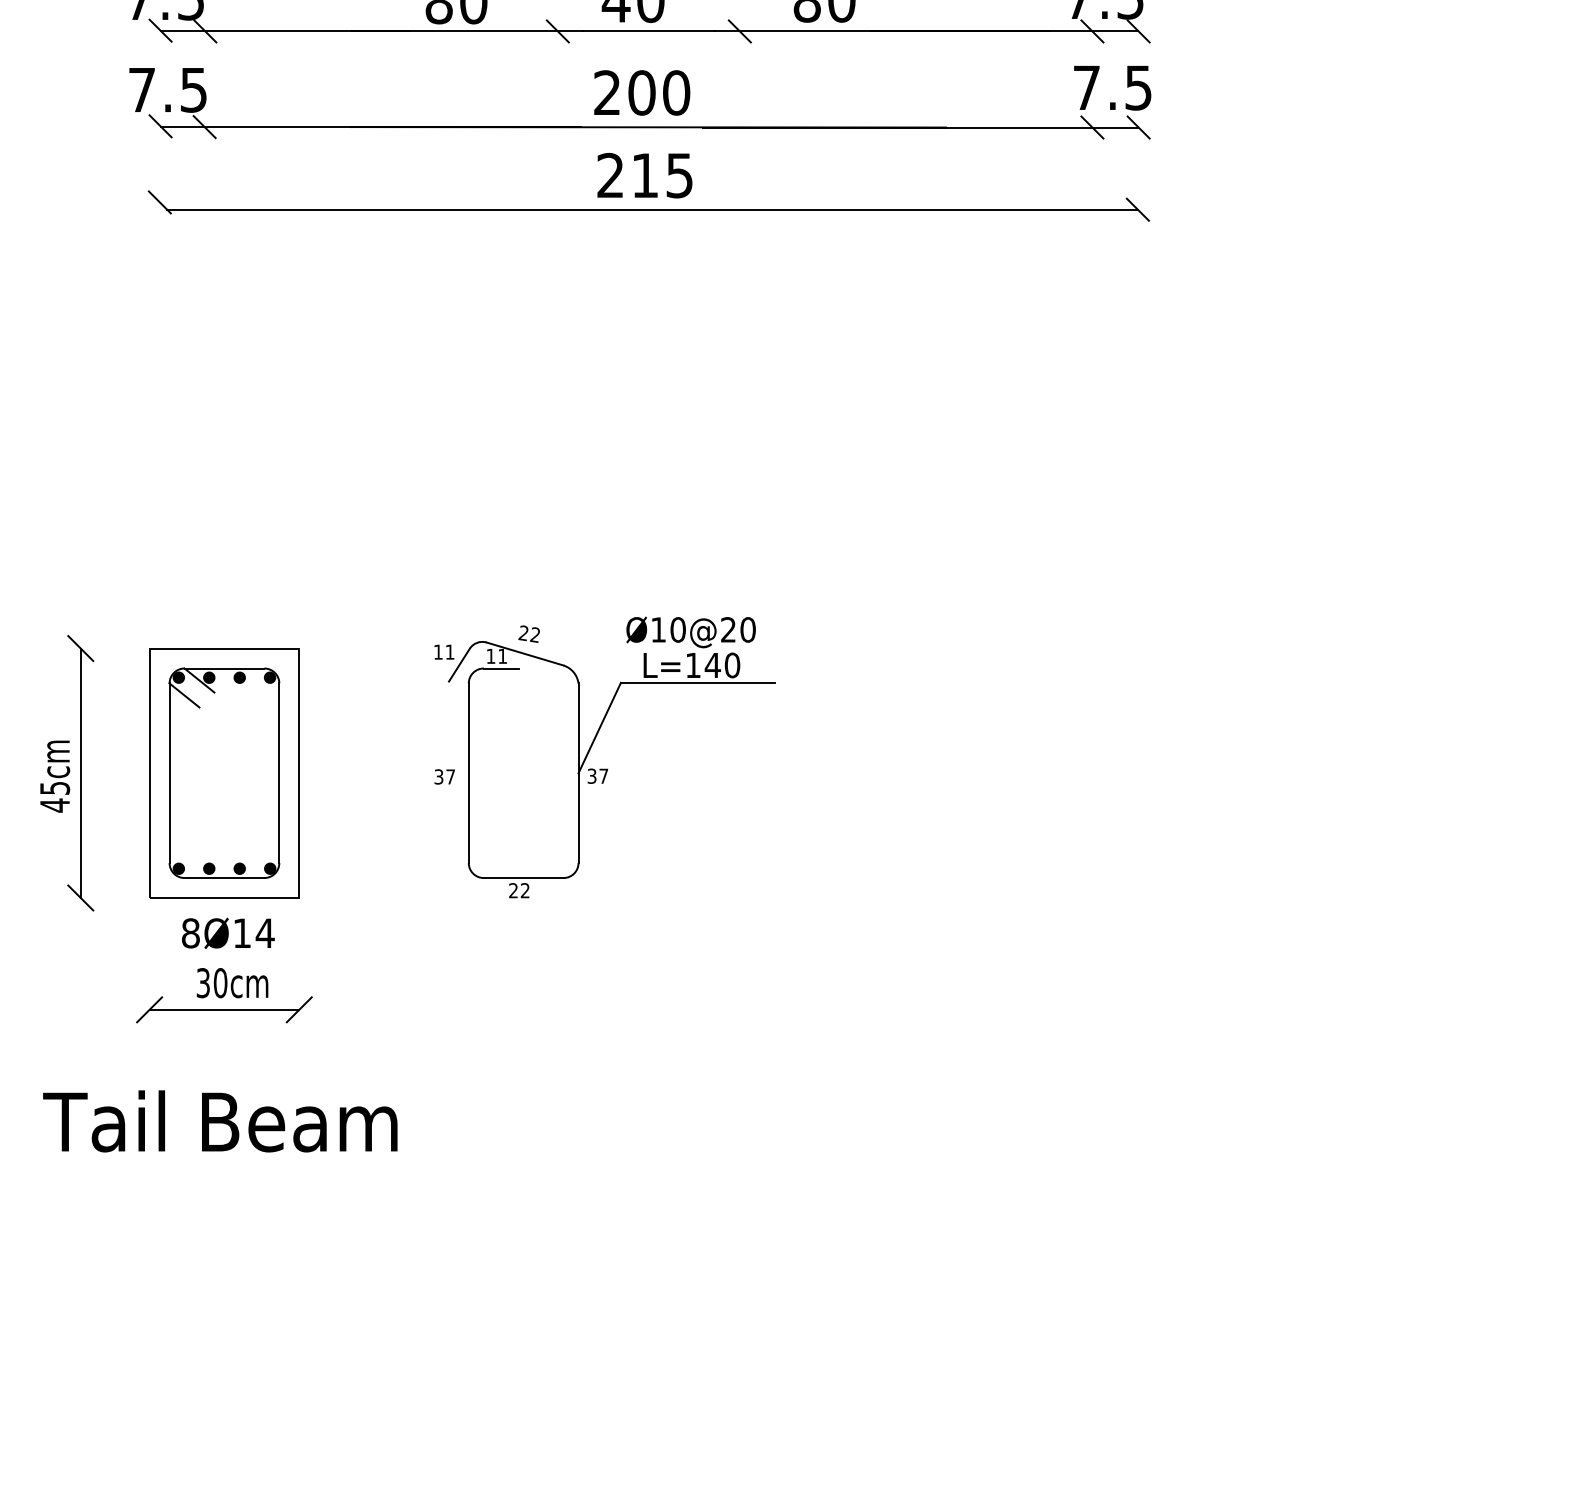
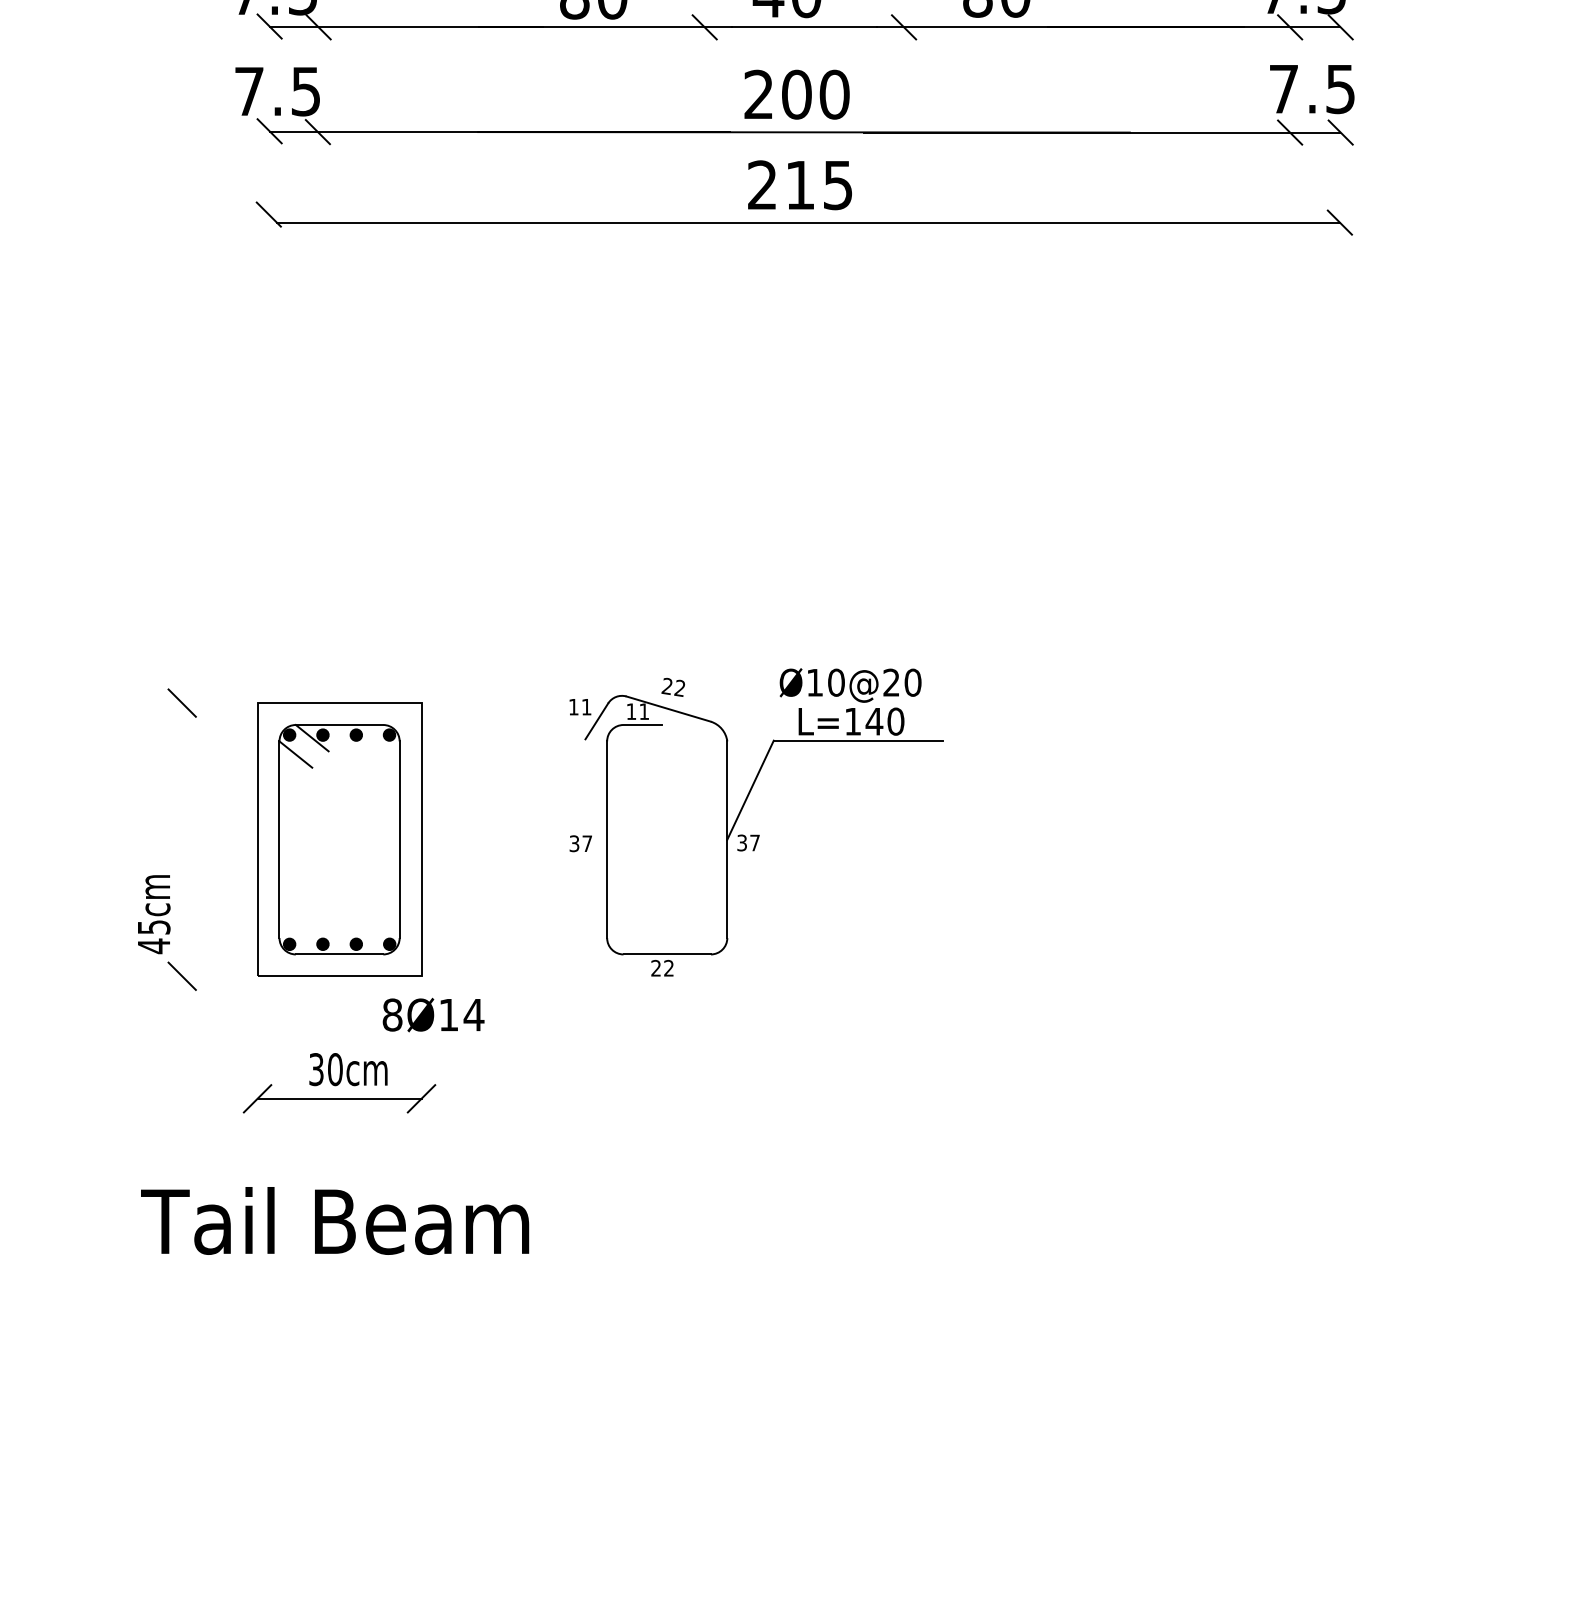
line: (80, 772) -> (181, 838), removed
text: (55, 776) -> (154, 914), moved
text: (228, 932) -> (433, 1014), moved

